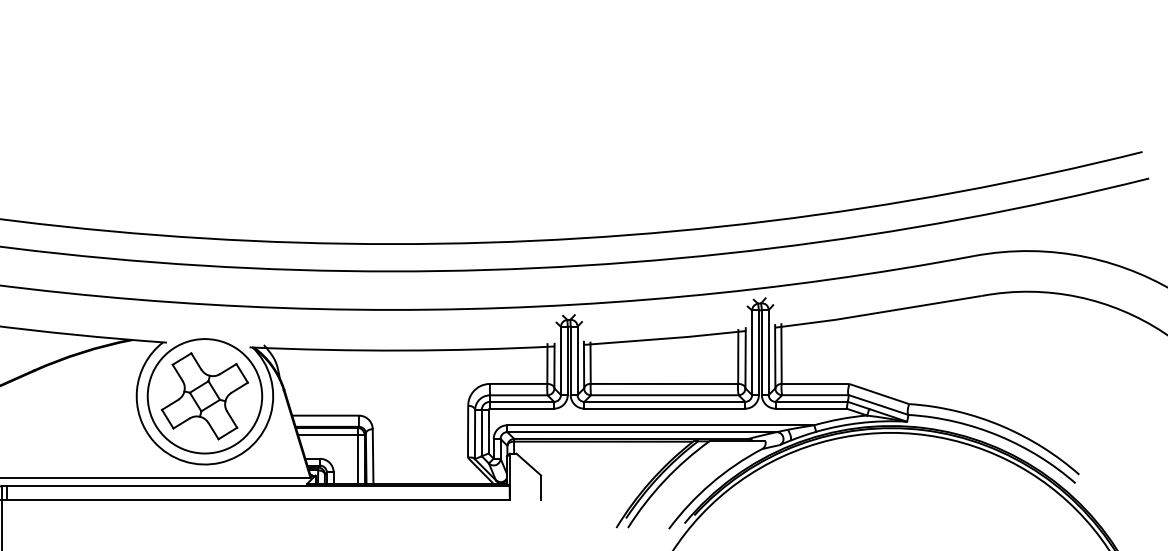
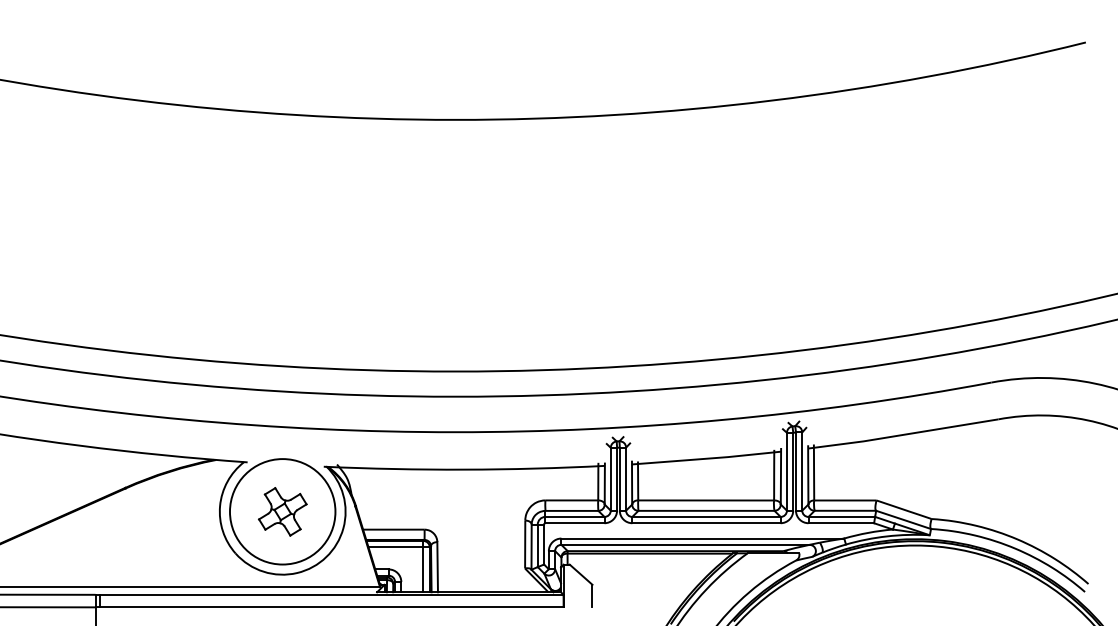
part: (204, 395) -> (282, 511), size x0.6

